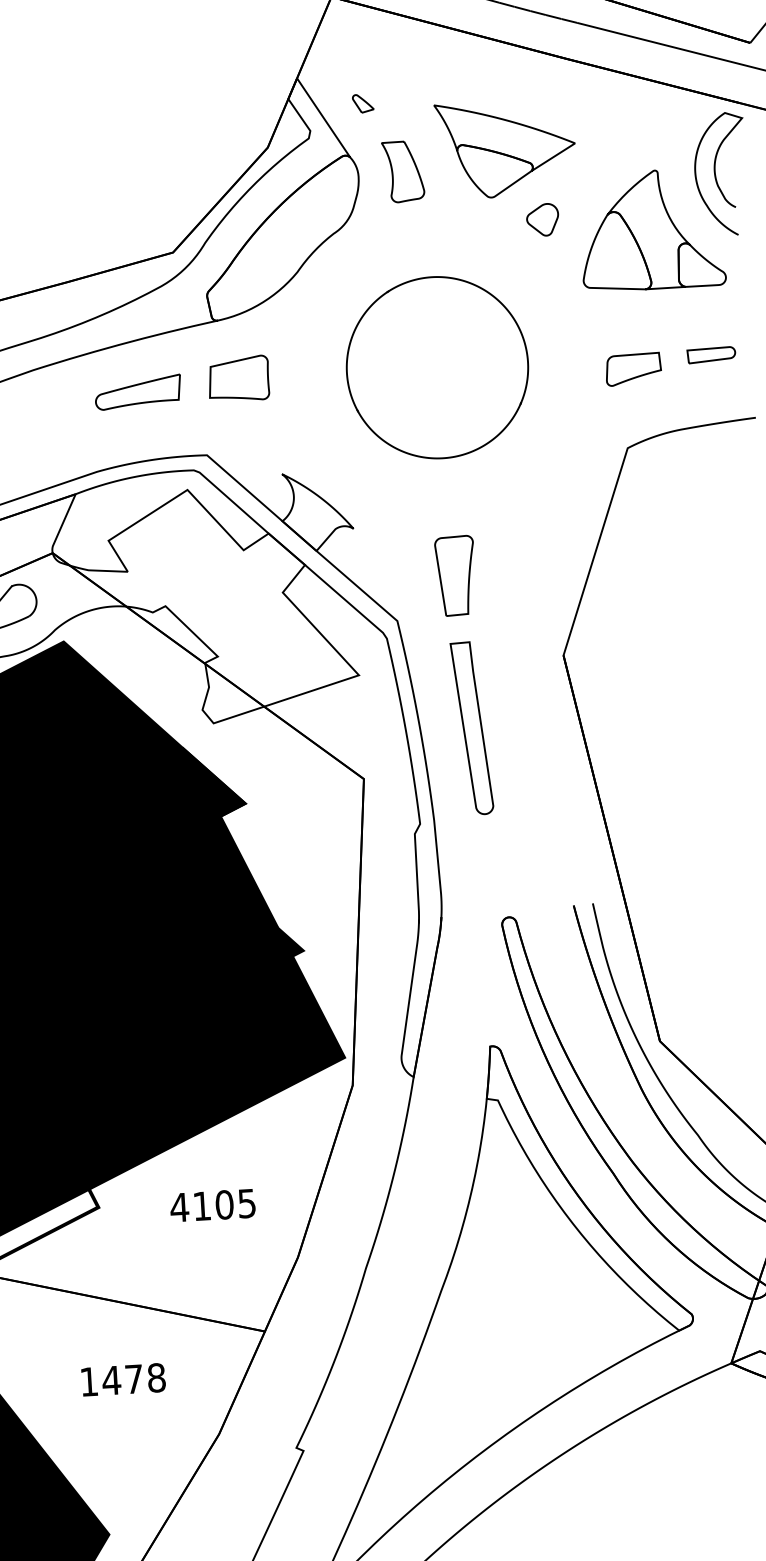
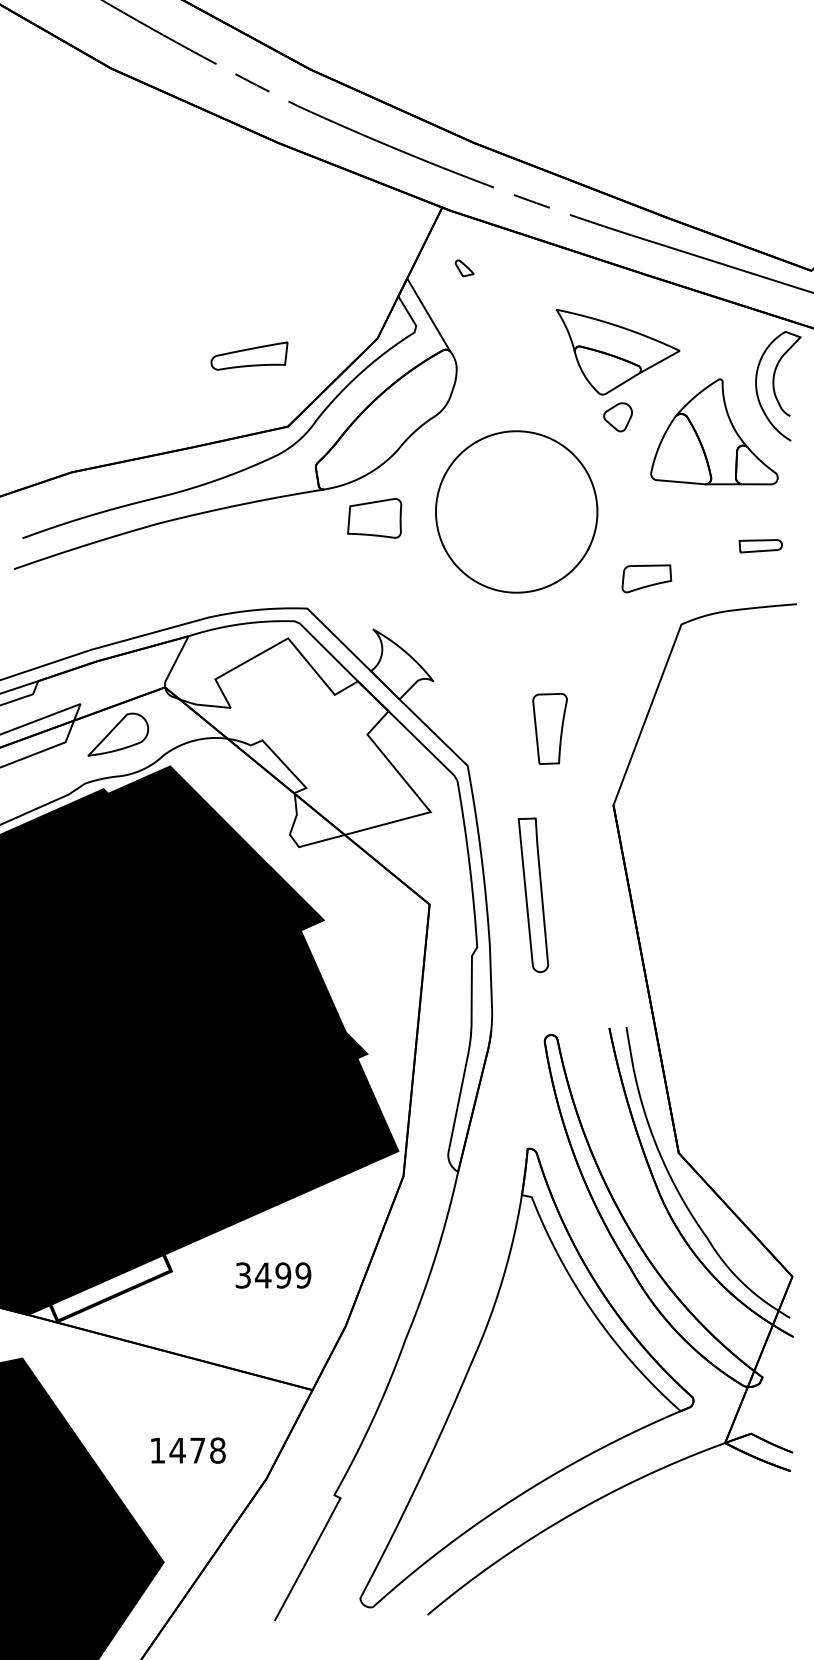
part: (363, 103) -> (464, 268), moved
part: (505, 149) -> (617, 352), moved
part: (403, 171) -> (496, 366), removed
part: (437, 367) -> (516, 511), moved
part: (633, 369) -> (646, 578), moved
part: (238, 379) -> (374, 518), moved
part: (138, 391) -> (249, 355), moved
part: (455, 575) -> (549, 728), moved
part: (472, 727) -> (533, 894), moved
text: (212, 1205) -> (272, 1275), 4105 -> 3499
text: (123, 1379) -> (188, 1450), moved

